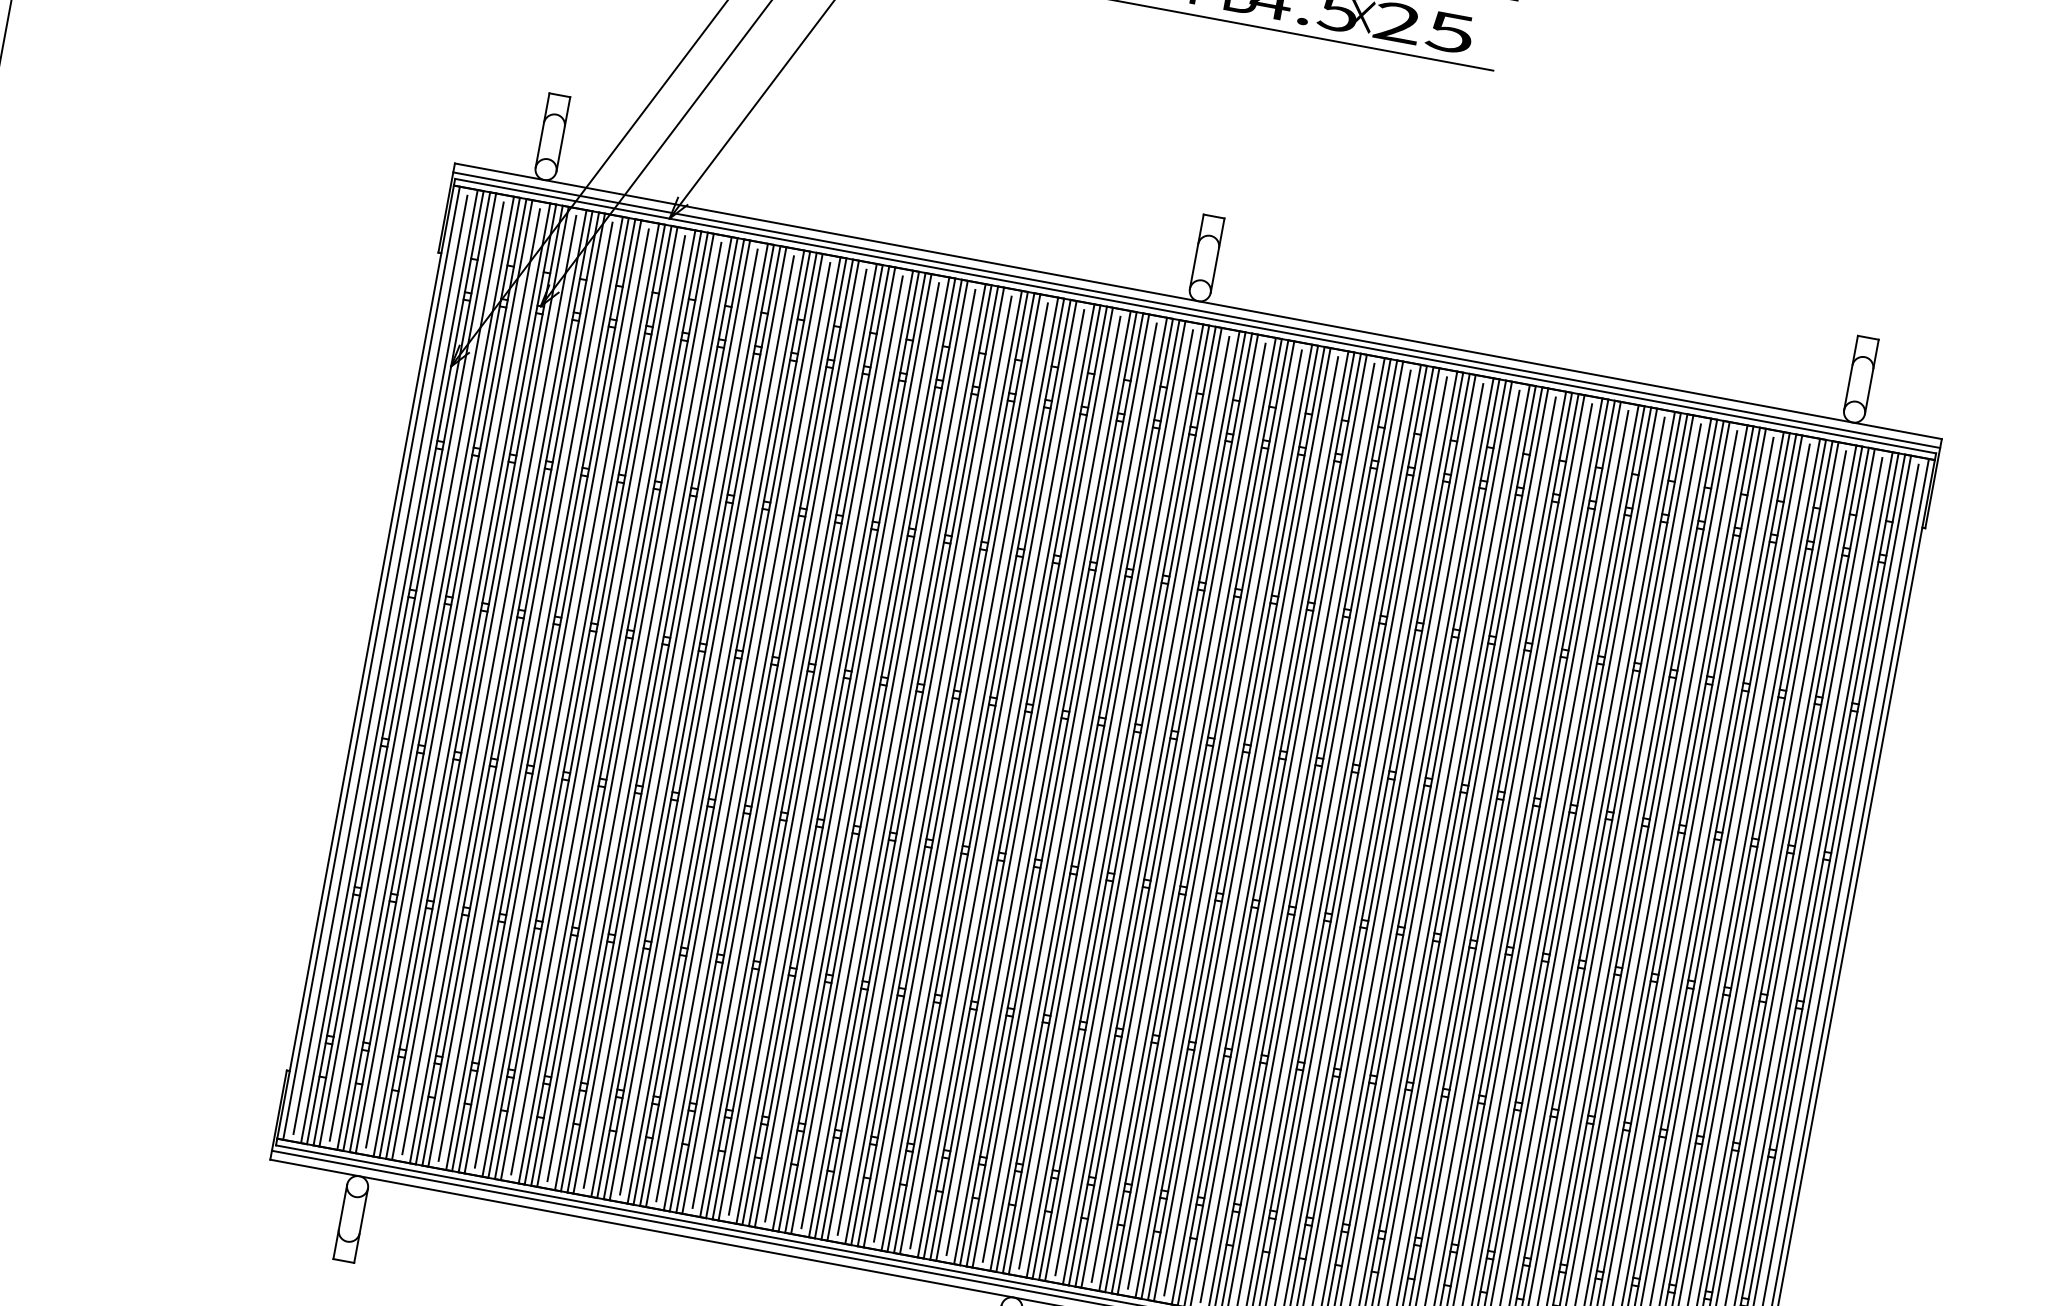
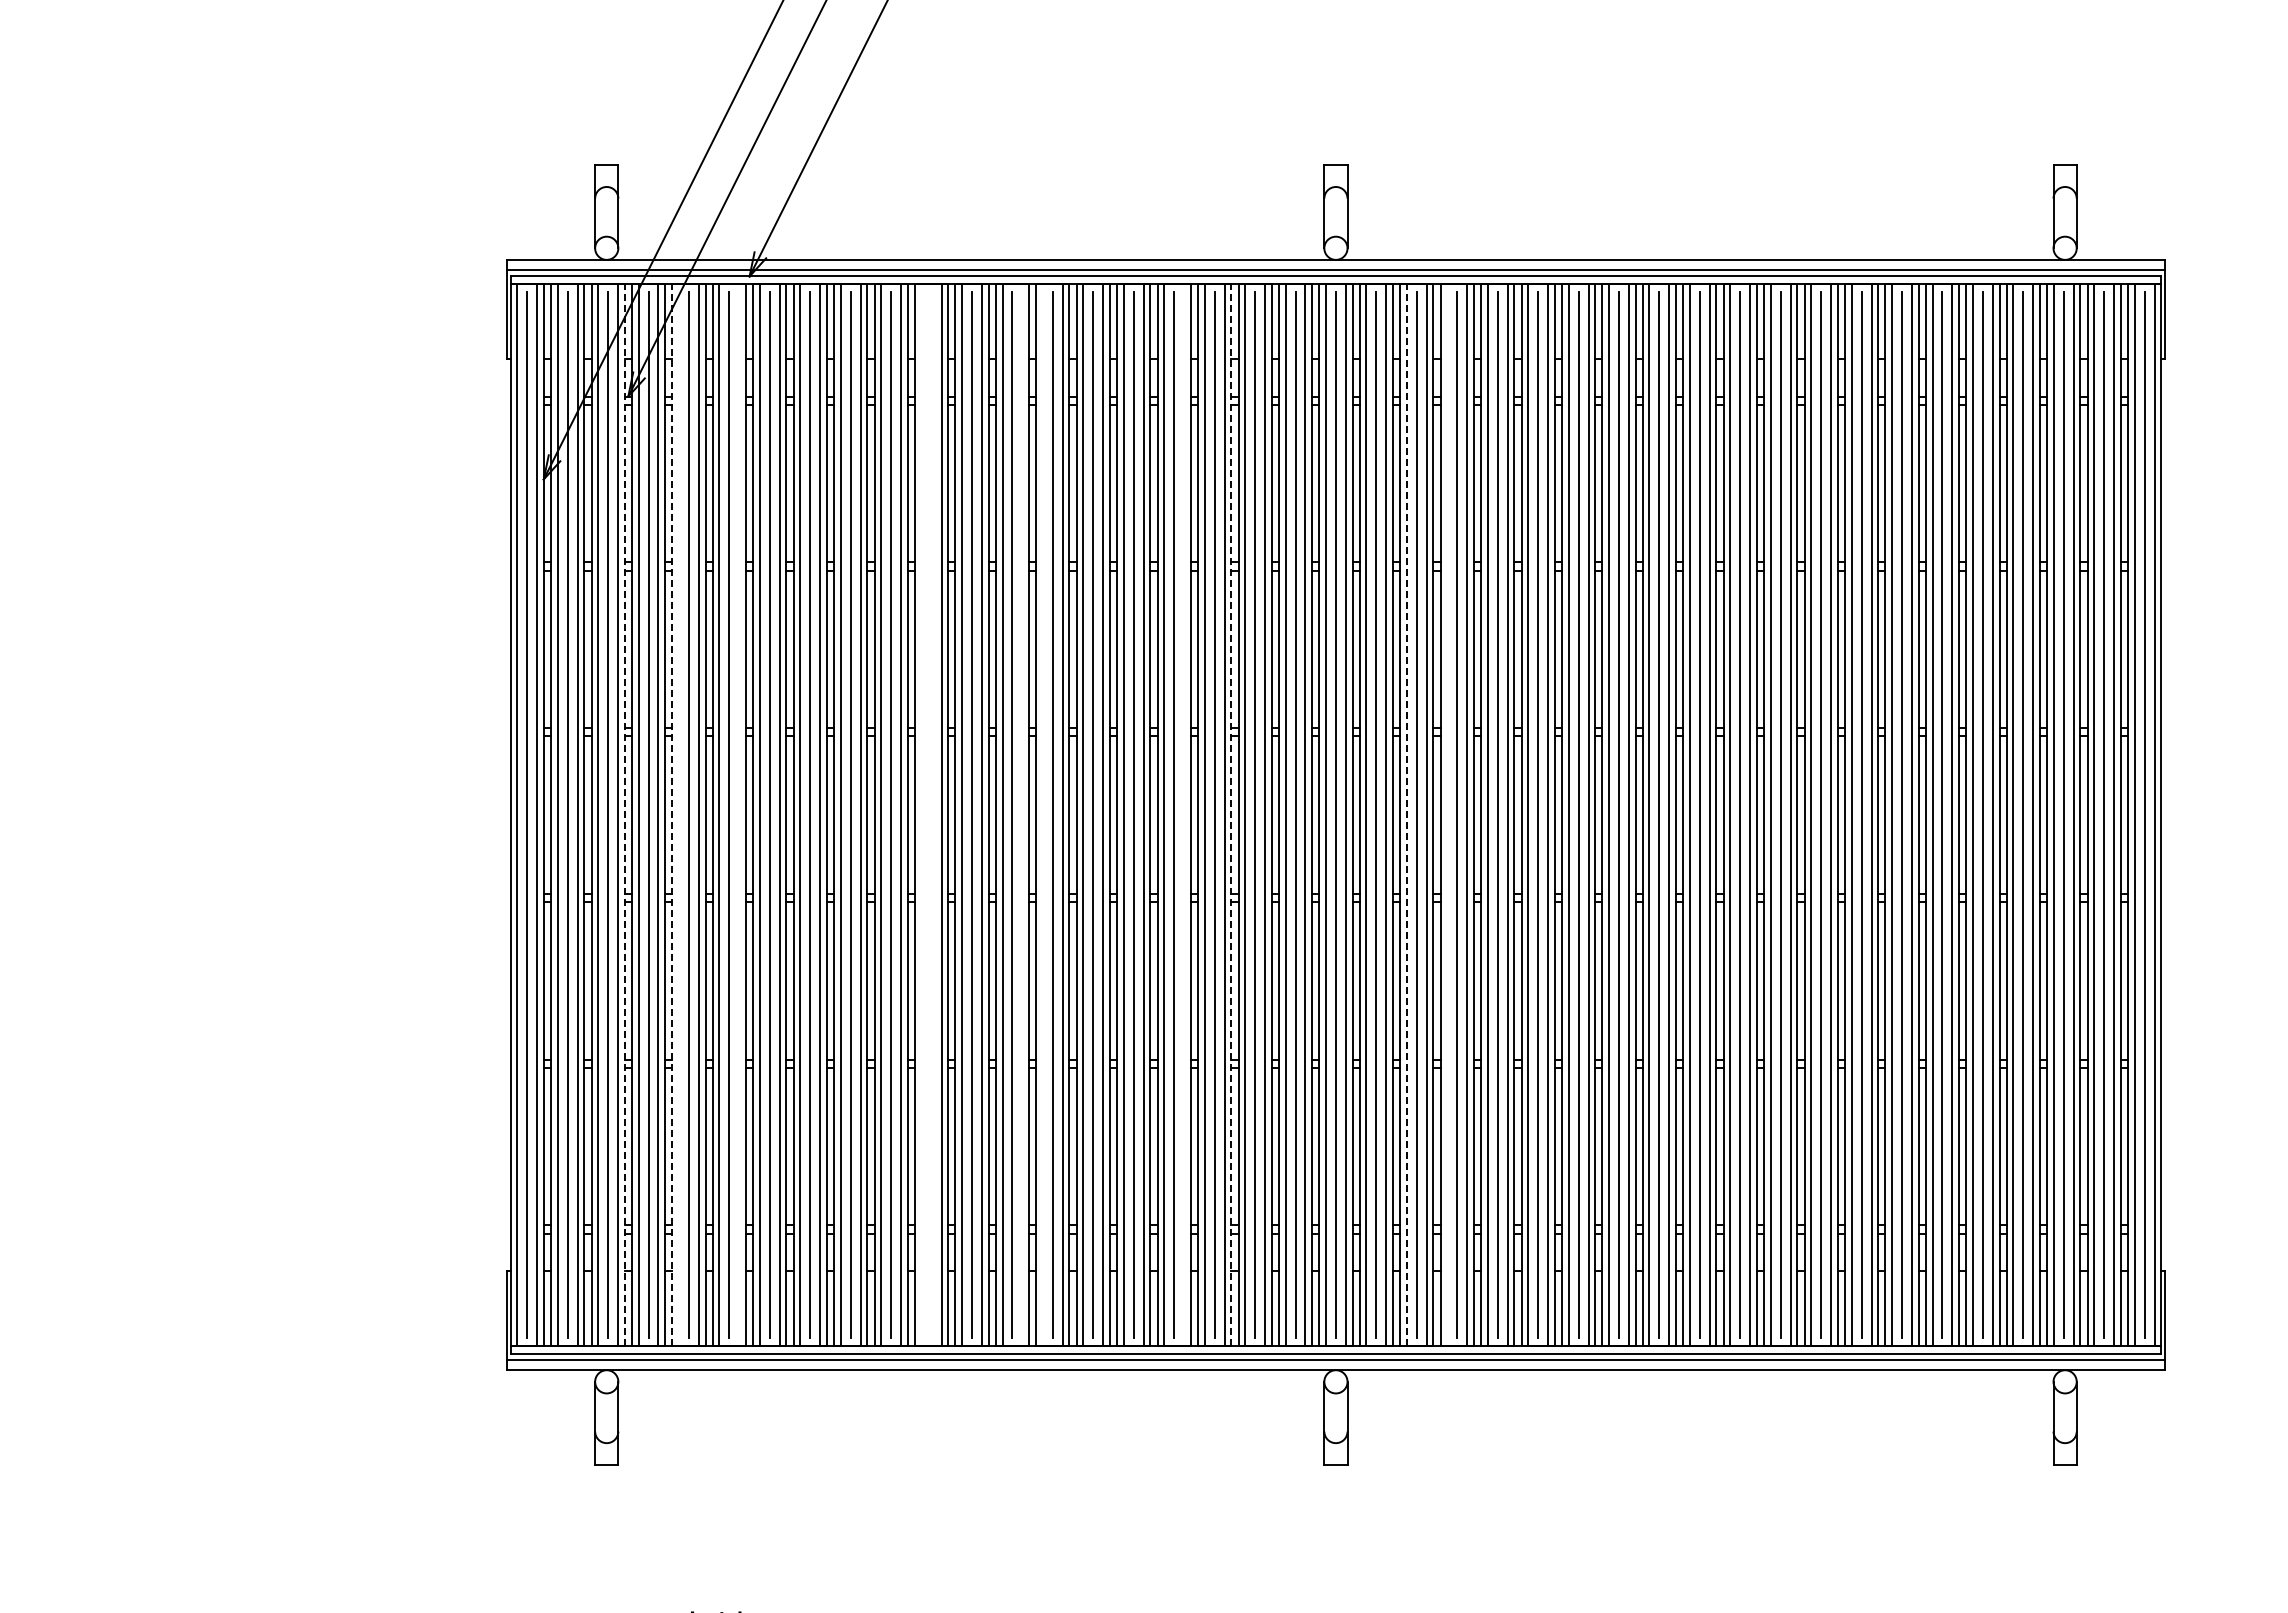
line: (467, 680) -> (624, 814), solid -> dashed
line: (510, 688) -> (672, 814), solid -> dashed
line: (517, 689) -> (679, 814), removed
line: (571, 699) -> (739, 814), removed
line: (734, 729) -> (921, 814), removed
line: (743, 731) -> (931, 814), removed
line: (824, 746) -> (1022, 814), removed
line: (842, 750) -> (1042, 814), removed
line: (970, 773) -> (1184, 814), removed
line: (1012, 781) -> (1231, 814), solid -> dashed
line: (1169, 810) -> (1406, 814), solid -> dashed
line: (1206, 817) -> (1447, 814), removed

